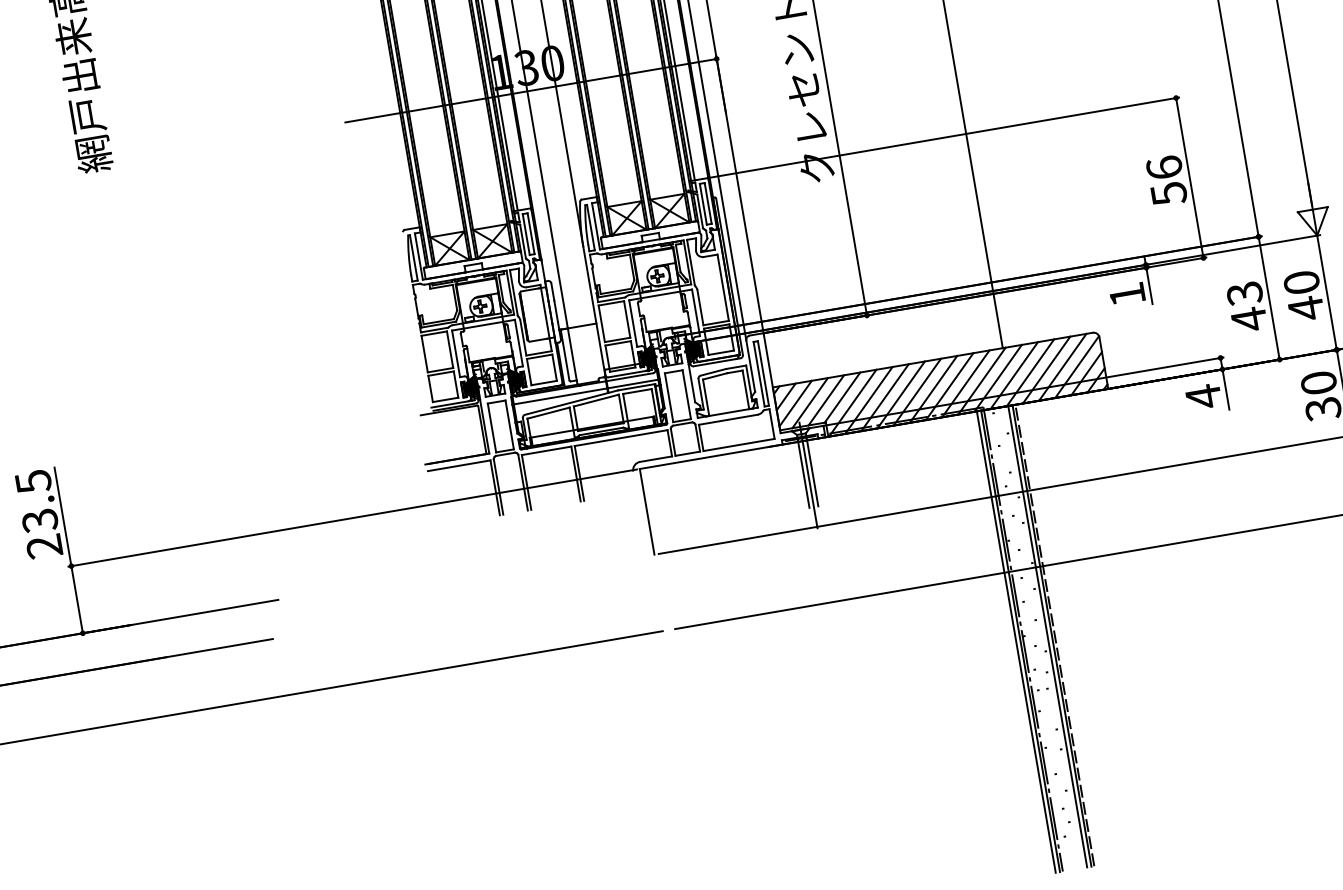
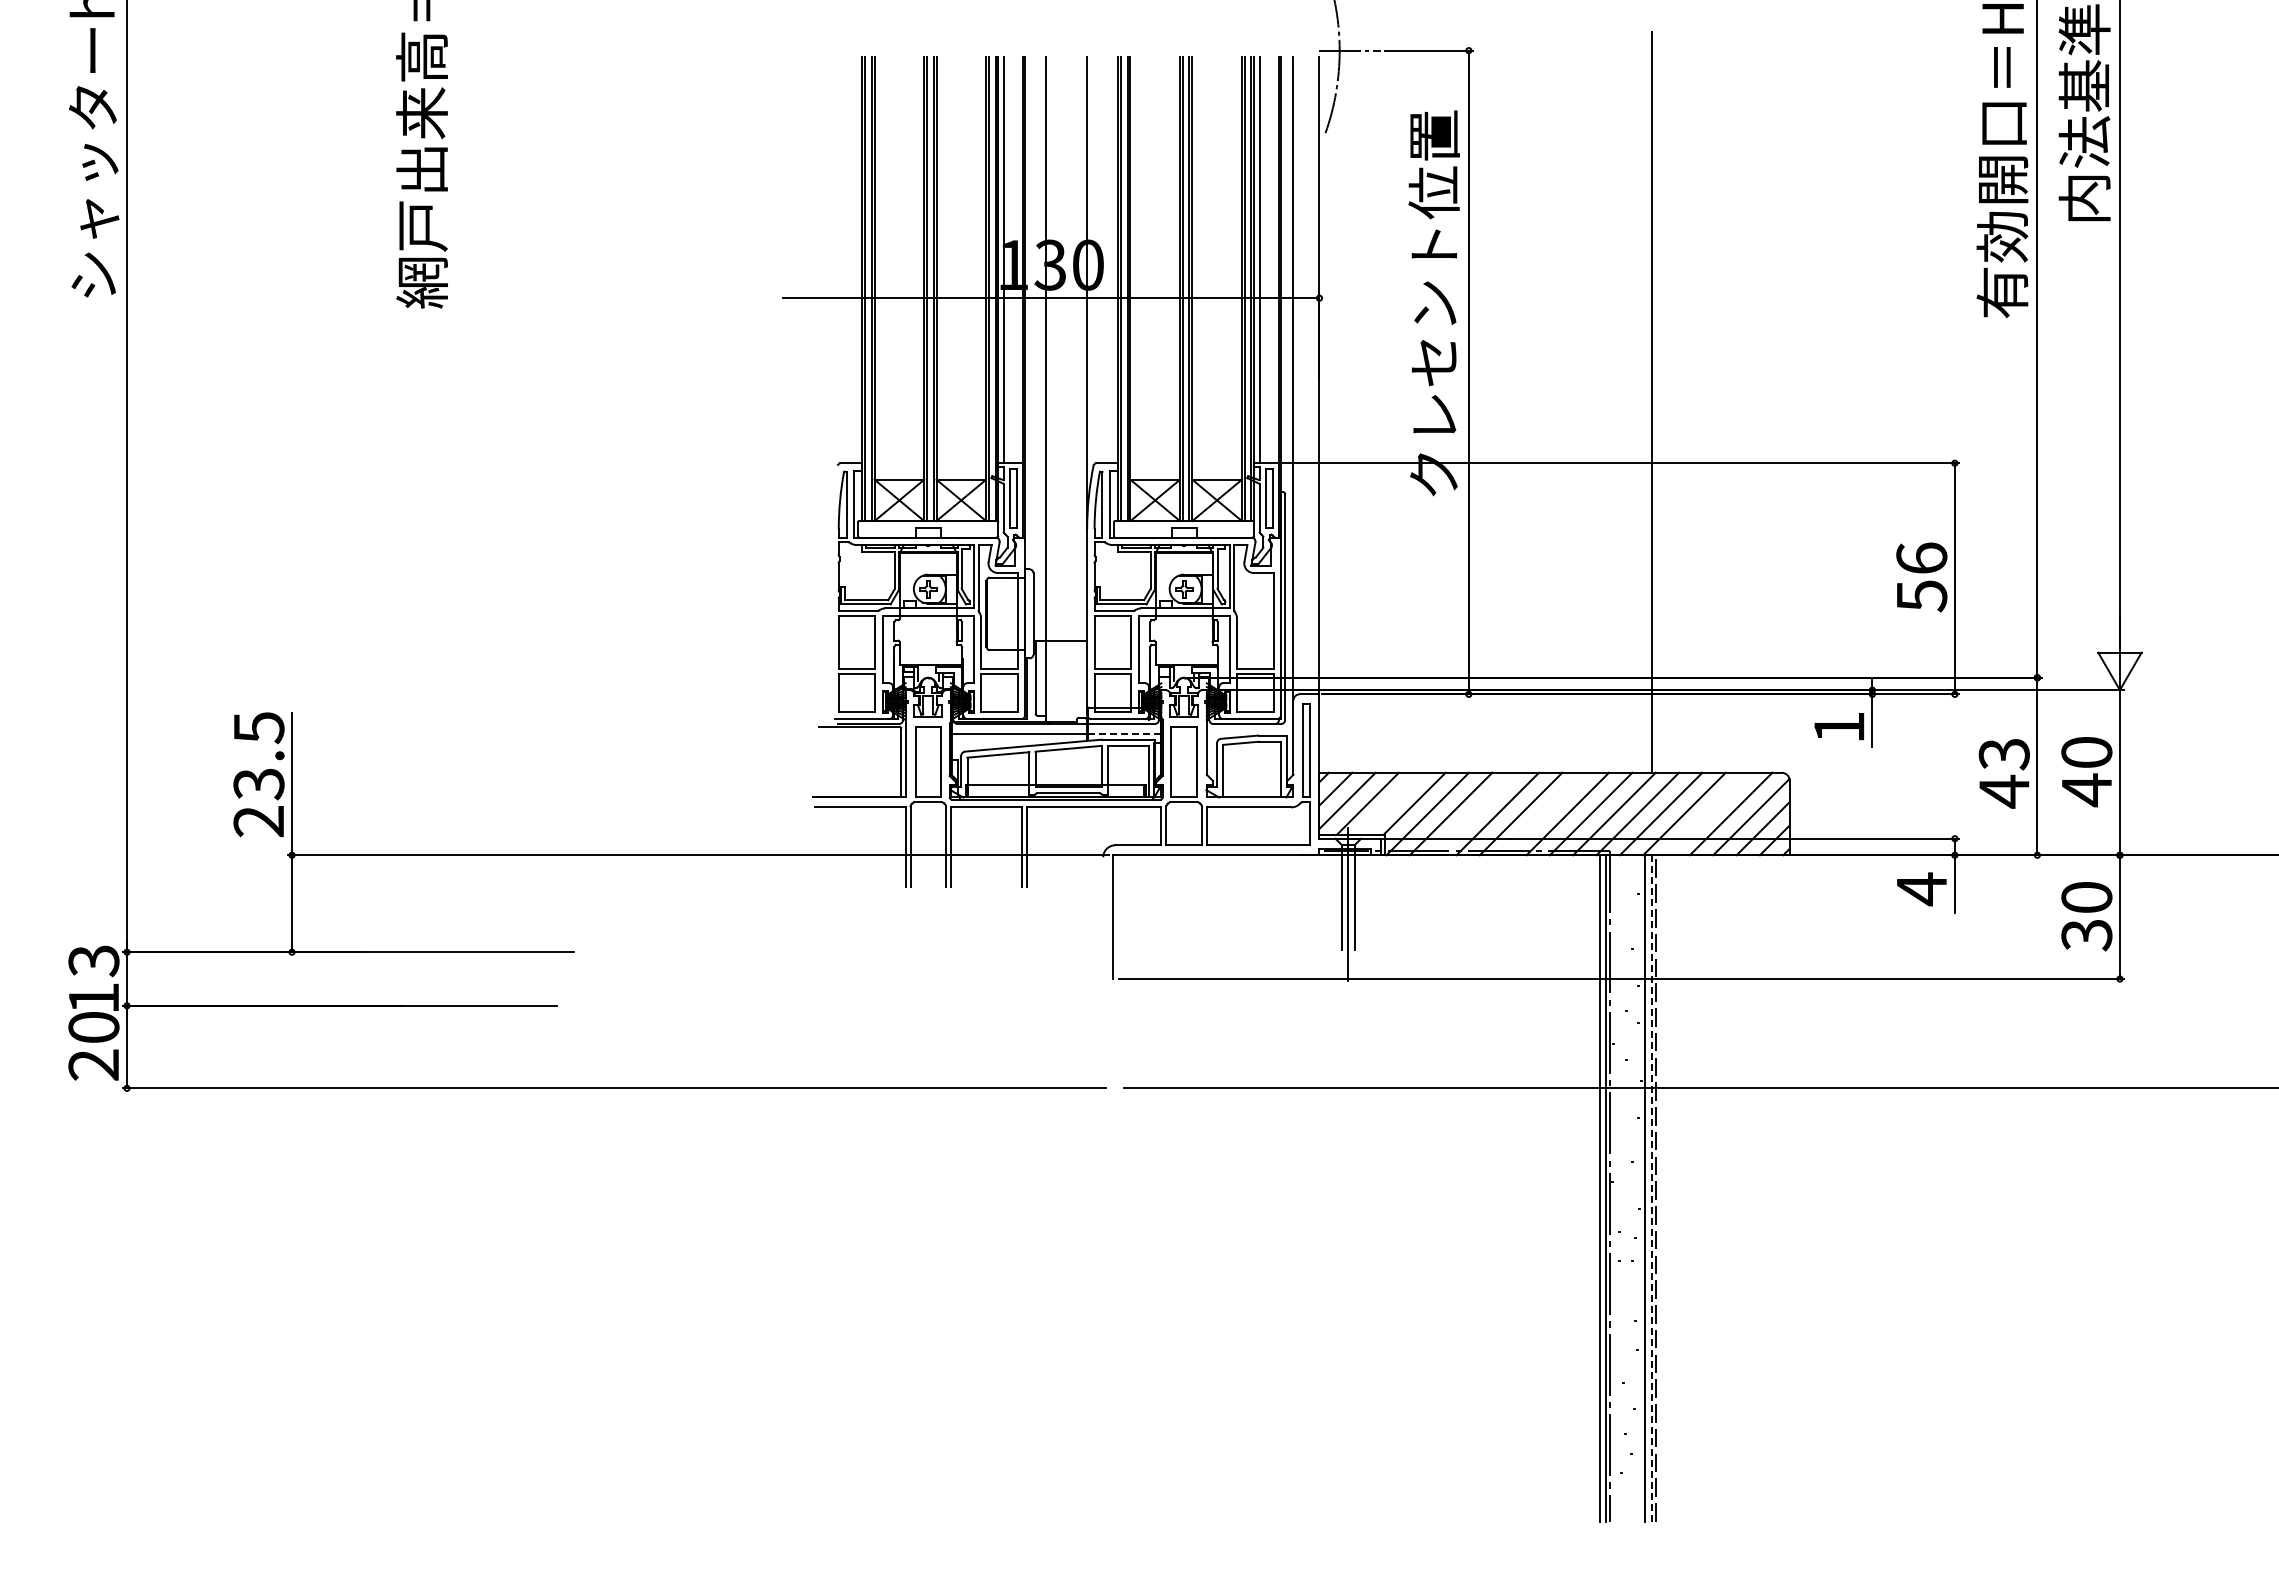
line: (1046, 369) -> (1707, 813), removed
line: (633, 384) -> (1124, 734), solid -> dashed
line: (933, 389) -> (1544, 813), removed
line: (885, 397) -> (1474, 813), removed
line: (826, 400) -> (1391, 803), removed
line: (1051, 635) -> (1651, 1187), solid -> dashed

